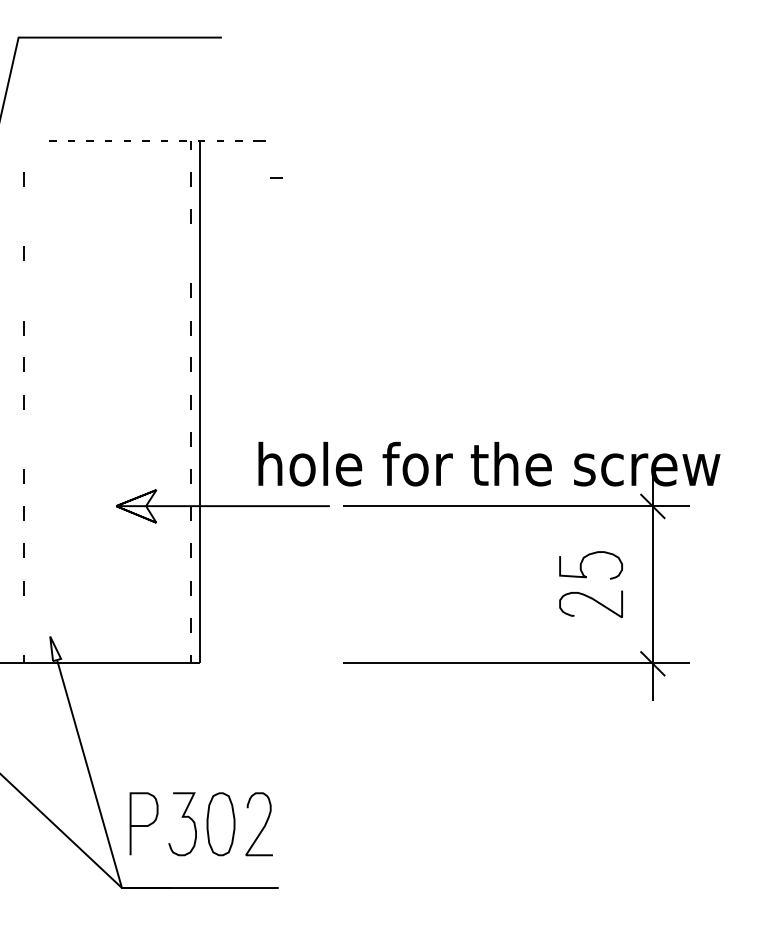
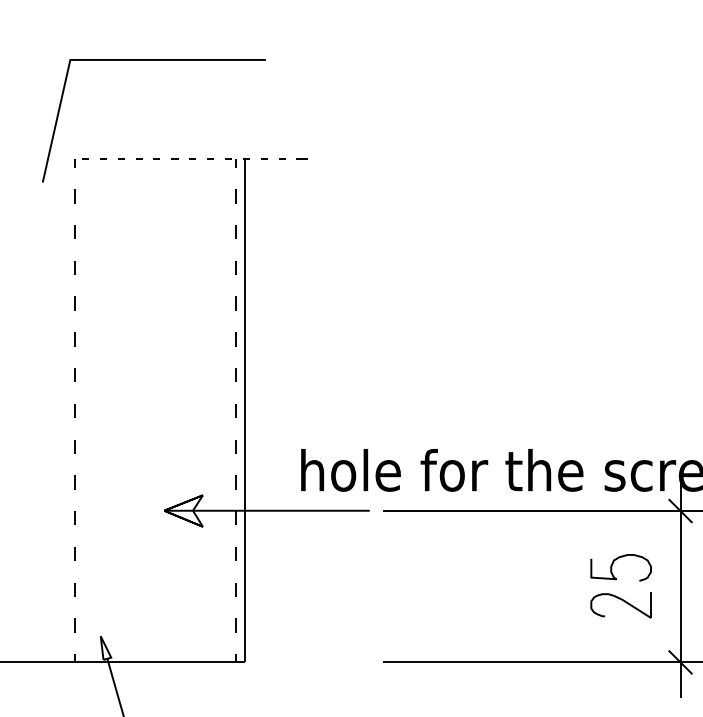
part: (30, 144) -> (81, 162), added
line: (276, 177) -> (318, 194), removed
line: (23, 216) -> (75, 232), added
line: (190, 253) -> (235, 267), added
line: (23, 290) -> (75, 303), added
line: (23, 439) -> (75, 446), added
line: (23, 625) -> (75, 625), added

